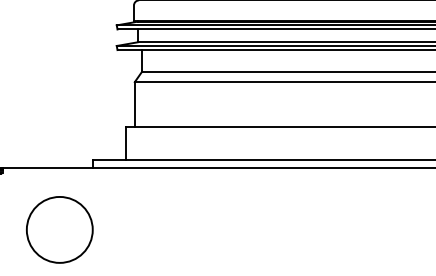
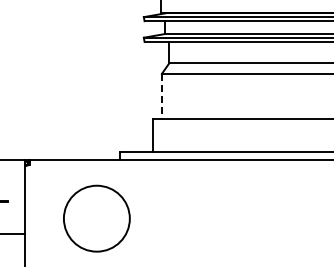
line: (134, 105) -> (161, 97), solid -> dashed
circle: (59, 229) -> (96, 218), moved

